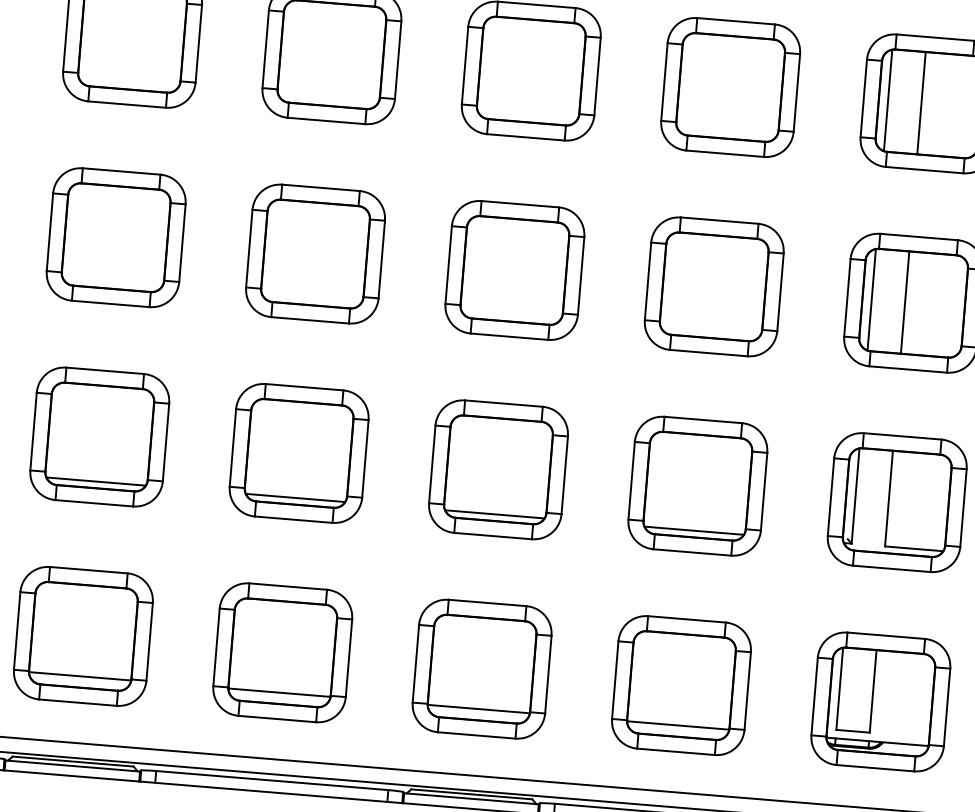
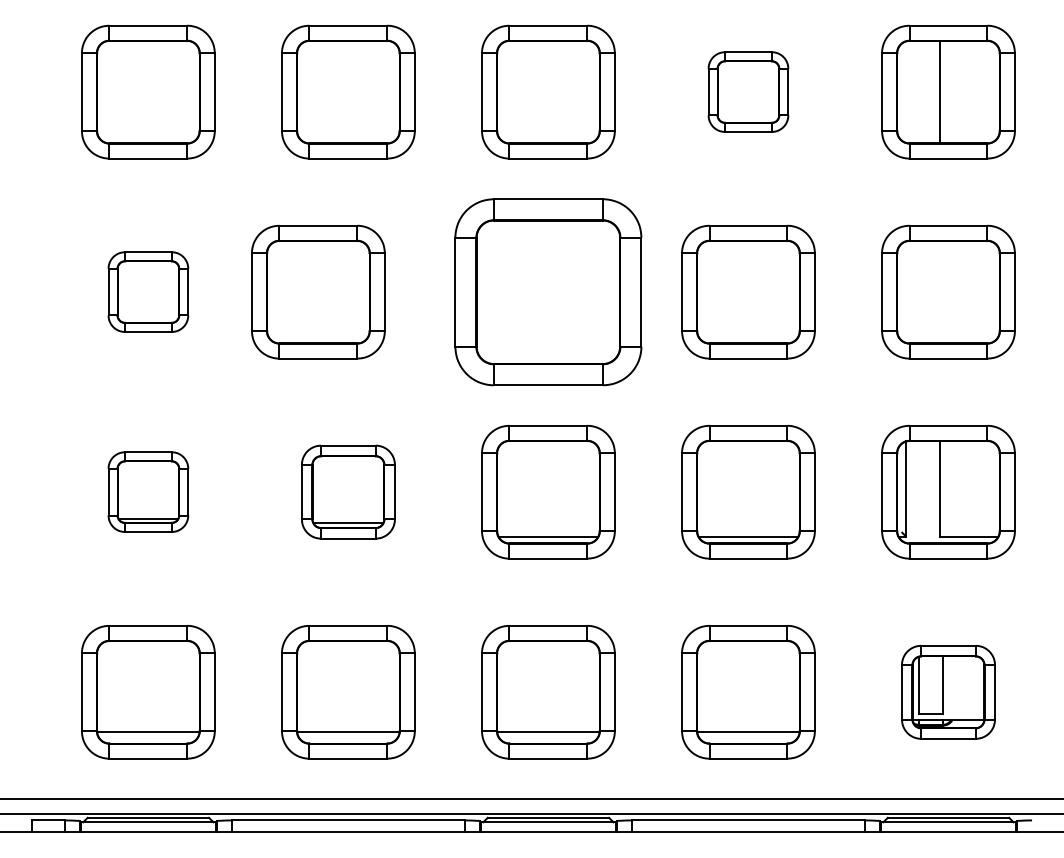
part: (730, 86) -> (748, 91), size x0.6
line: (888, 99) -> (906, 91), removed
part: (116, 237) -> (148, 291), size x0.6
part: (315, 253) -> (318, 291), moved
part: (515, 269) -> (548, 291), size x1.4
line: (871, 300) -> (906, 292), removed
line: (904, 301) -> (939, 291), removed
part: (100, 436) -> (148, 491), size x0.6
part: (299, 452) -> (348, 491), size x0.7
part: (880, 702) -> (948, 692), size x0.7

